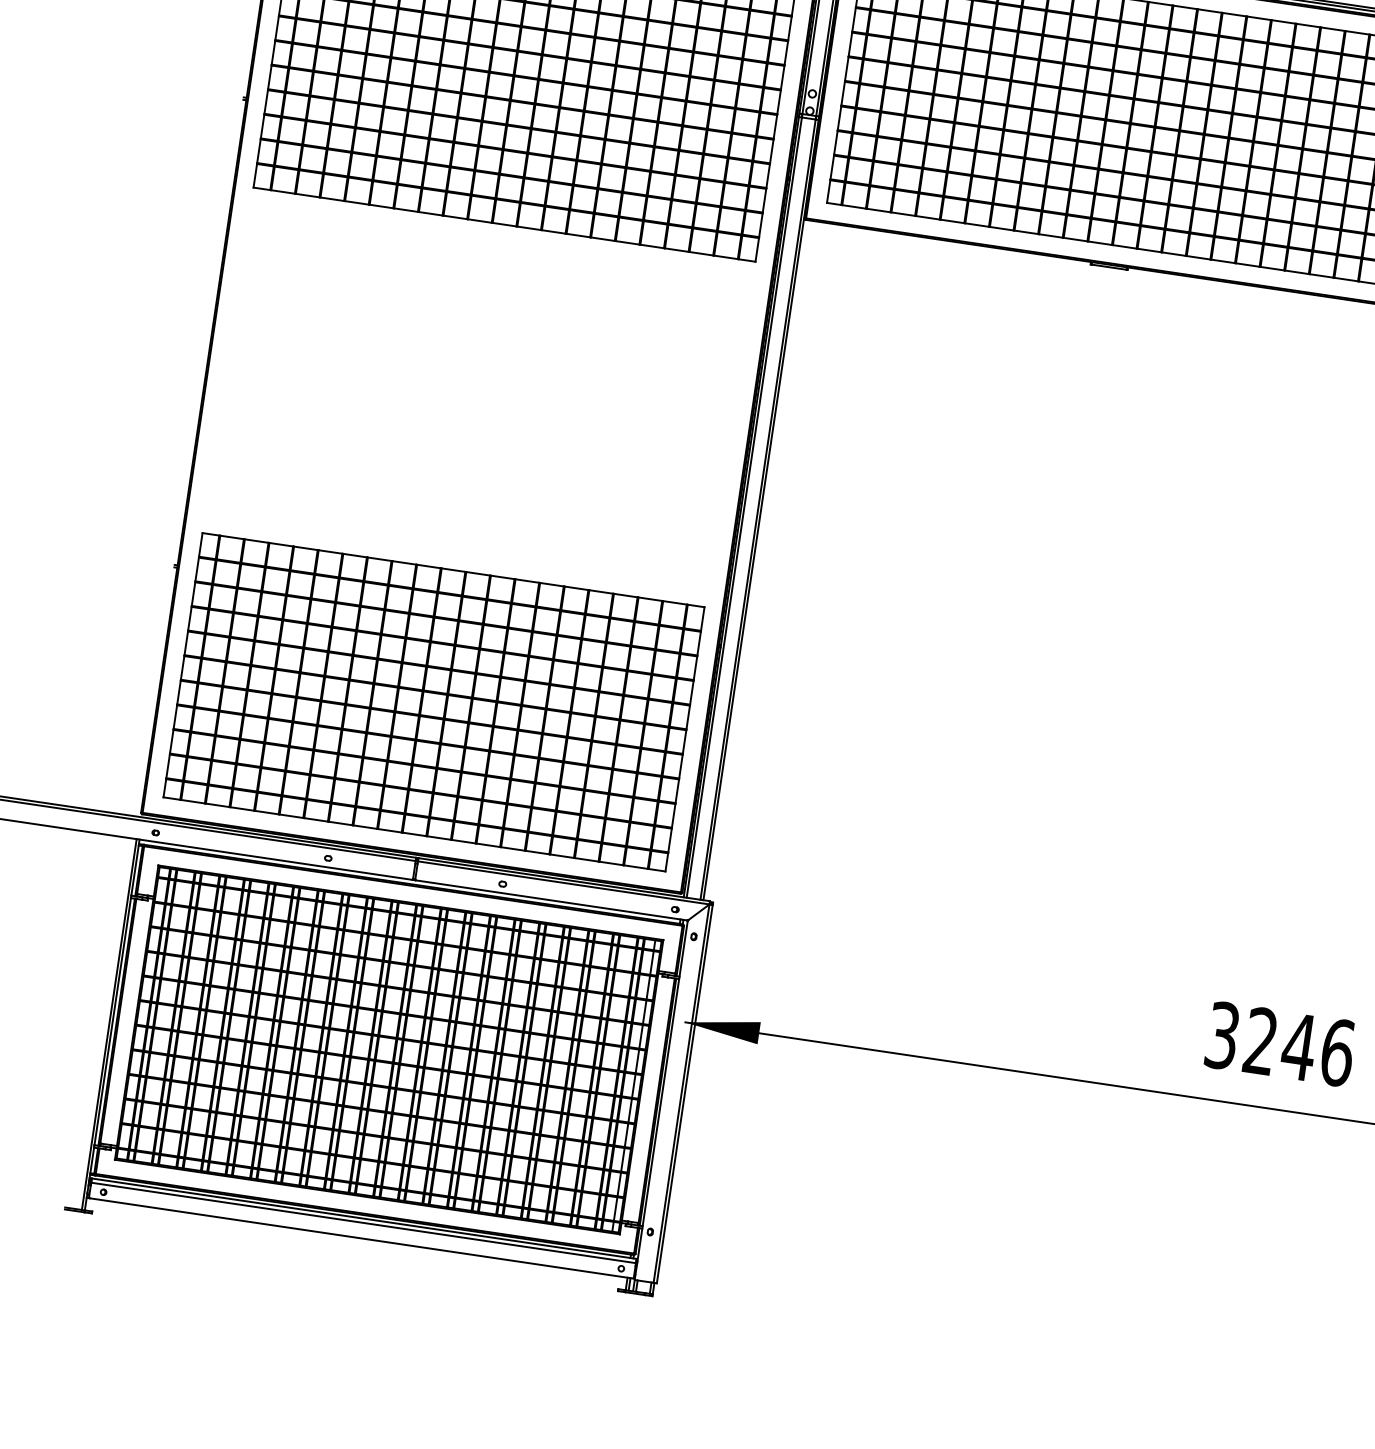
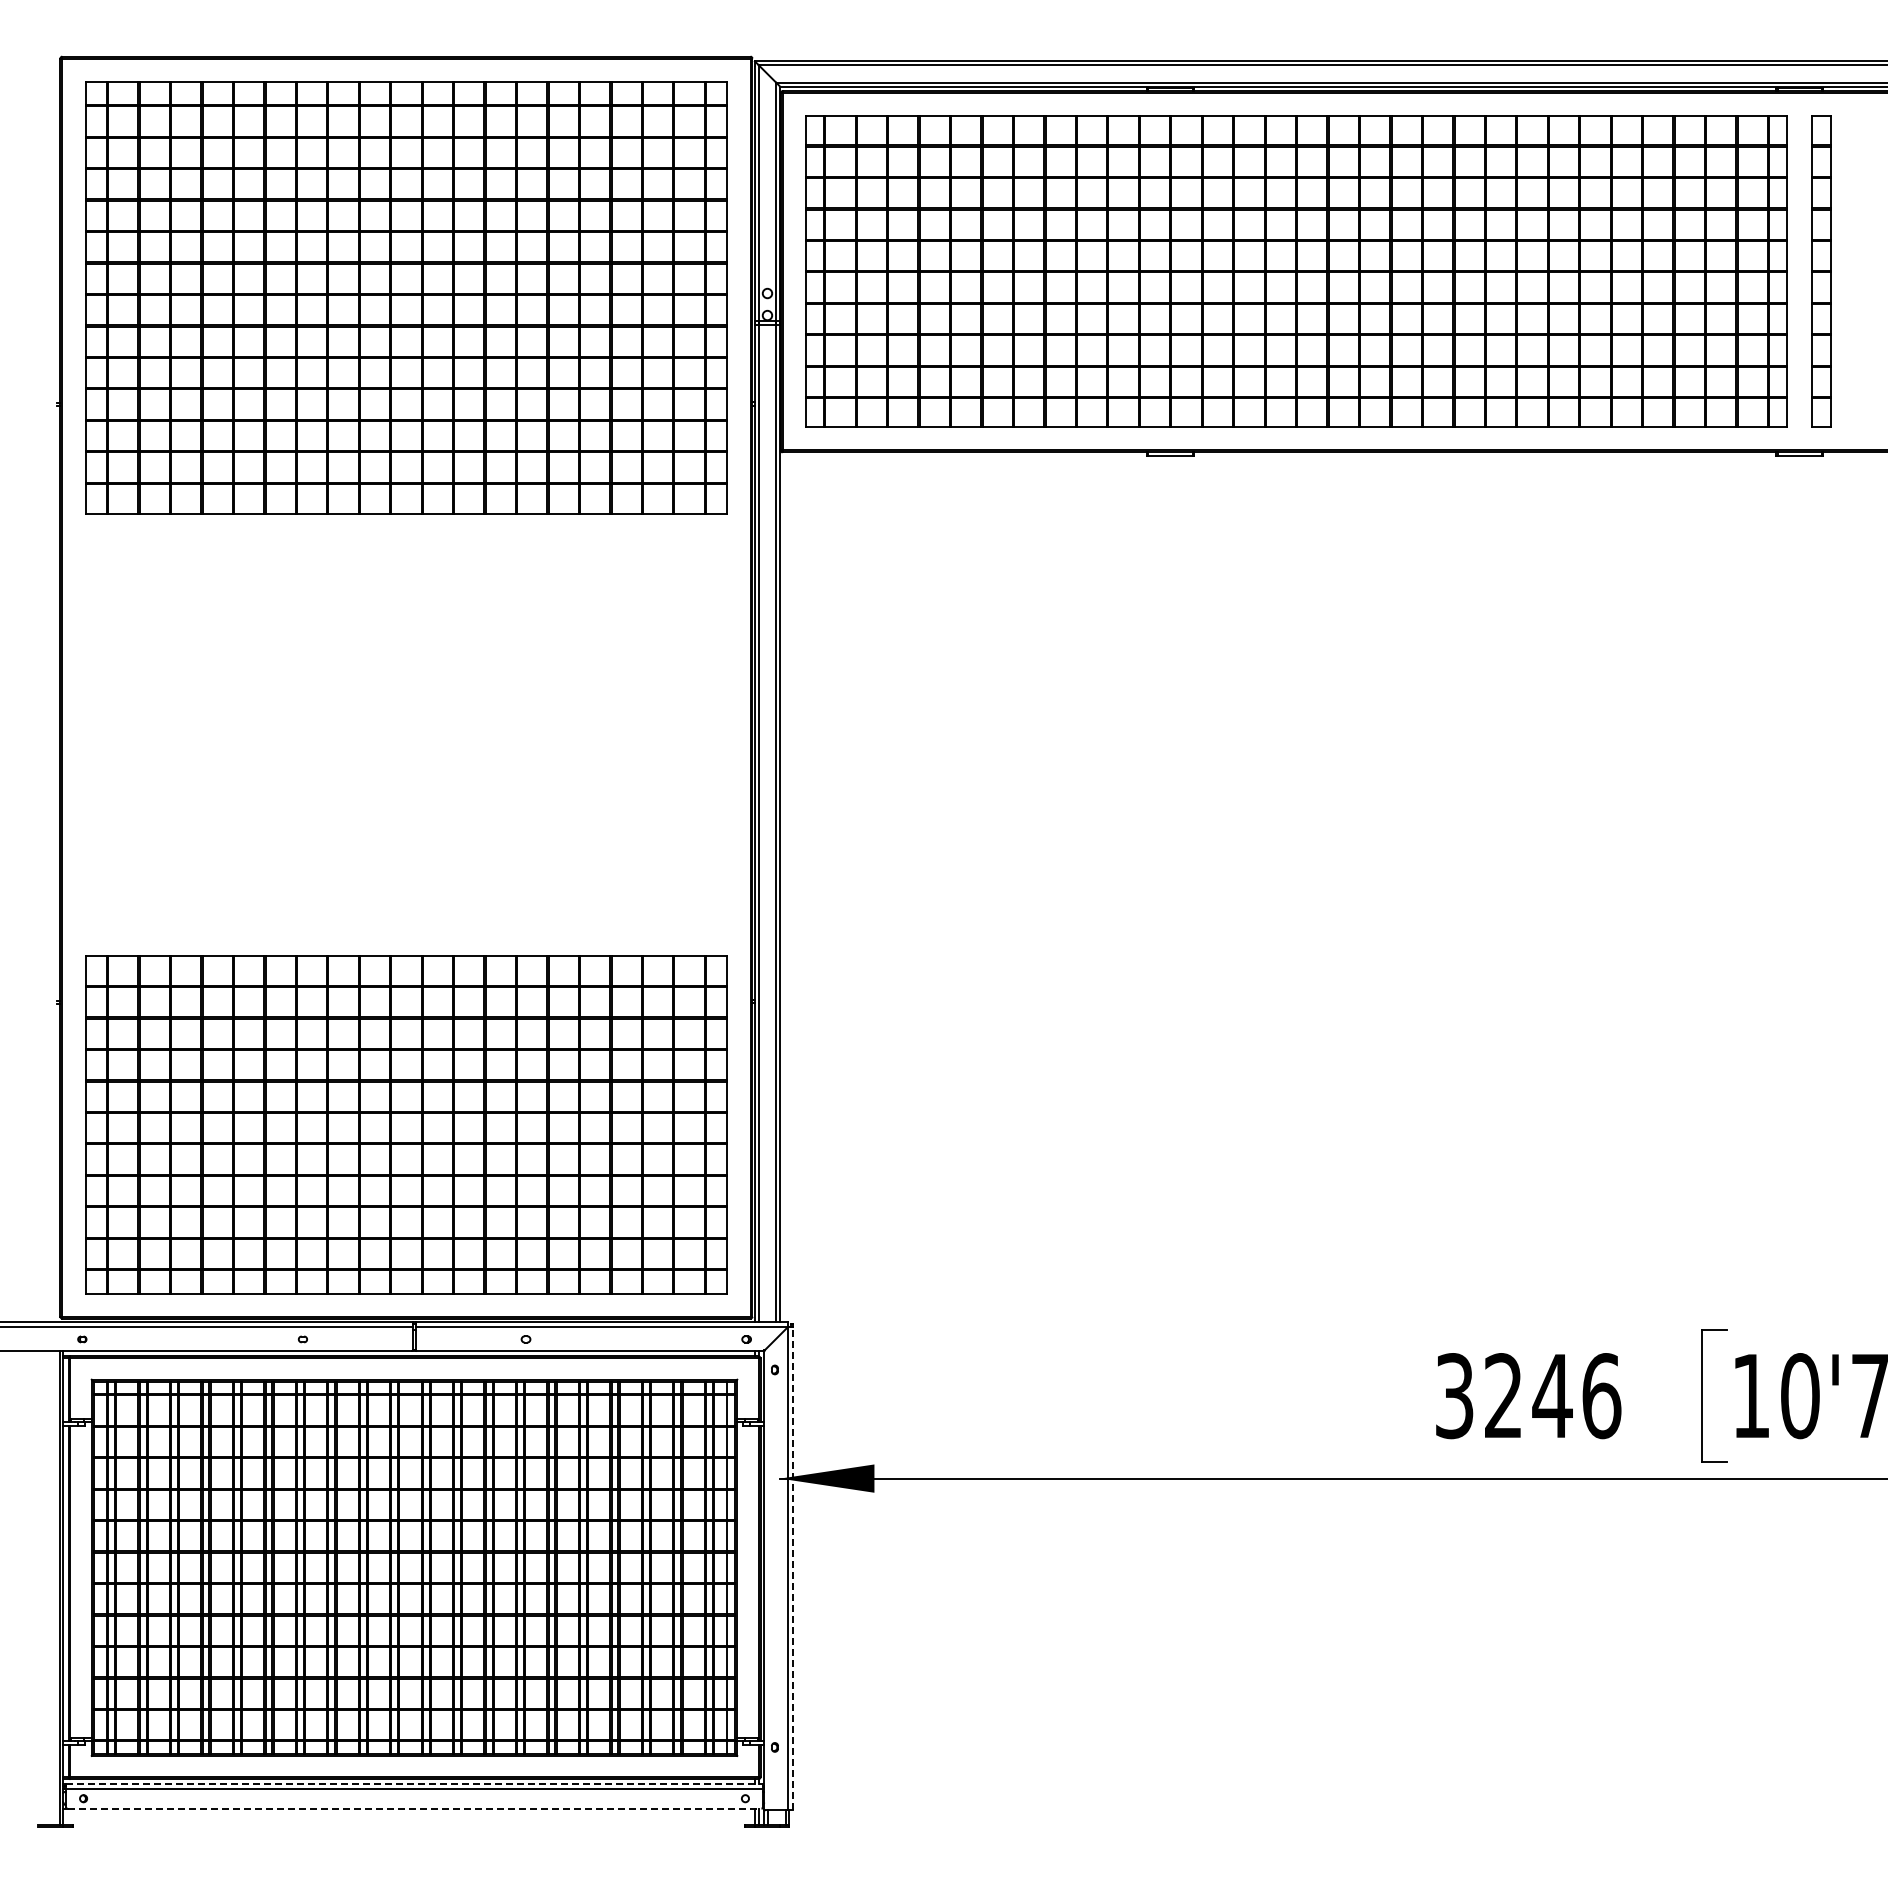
line: (684, 1094) -> (792, 1568), solid -> dashed
line: (365, 1218) -> (415, 1783), solid -> dashed
line: (361, 1238) -> (414, 1808), solid -> dashed

